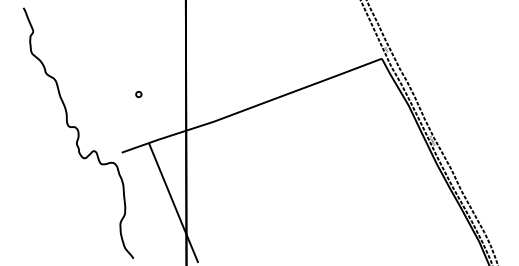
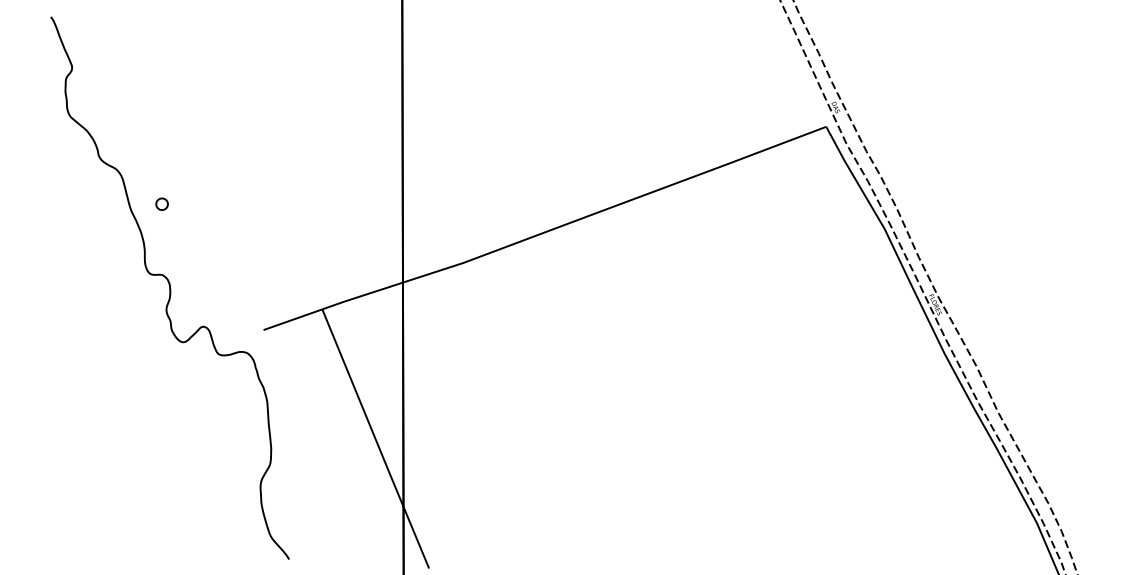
part: (138, 94) -> (161, 204), moved

